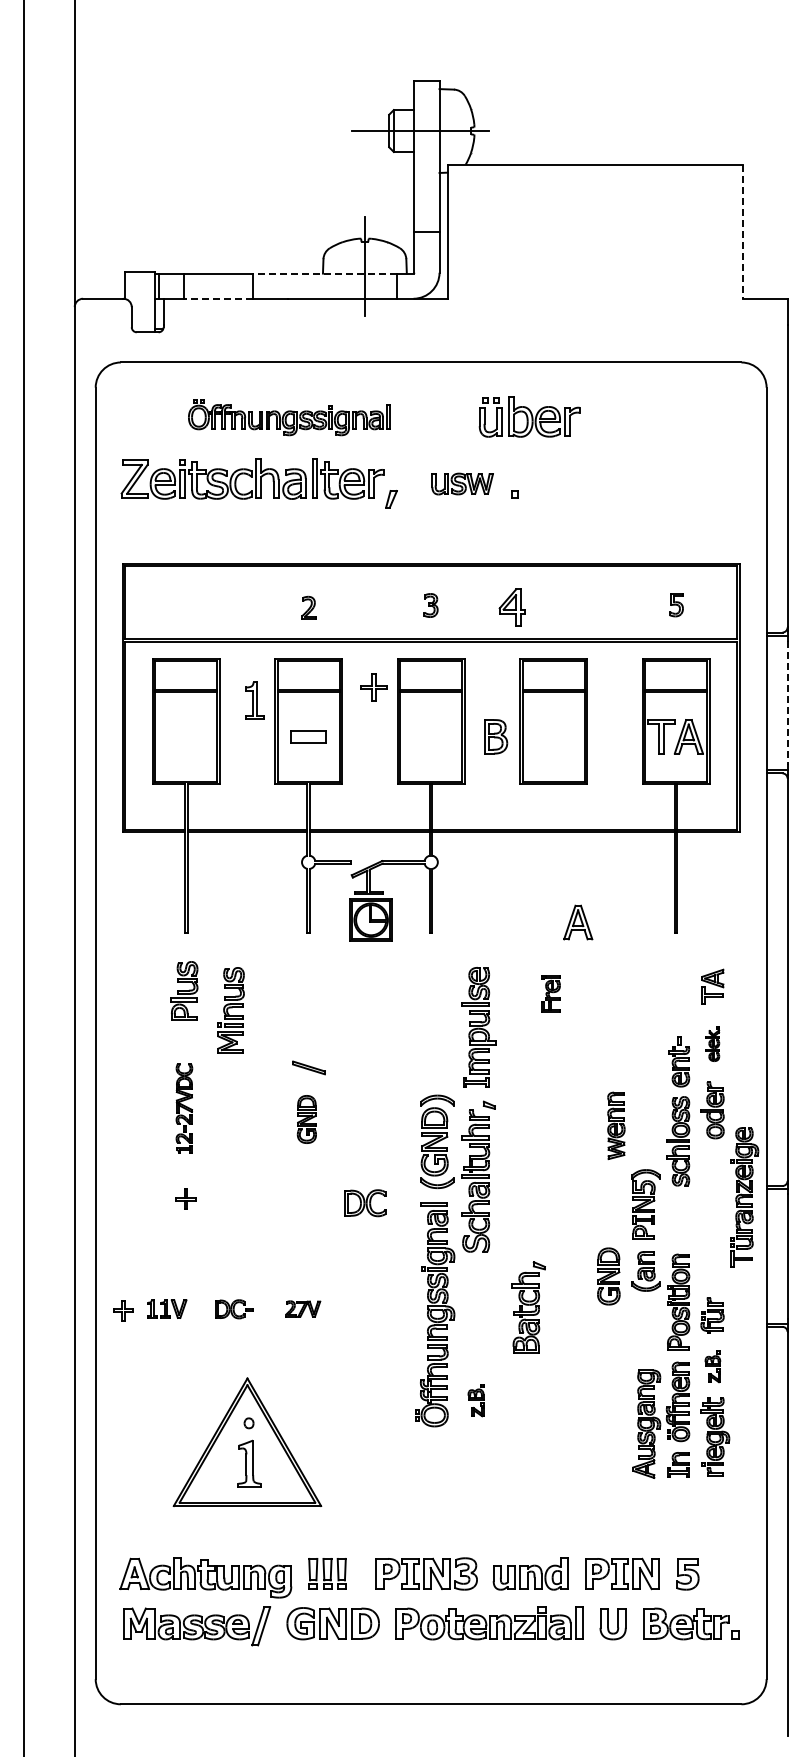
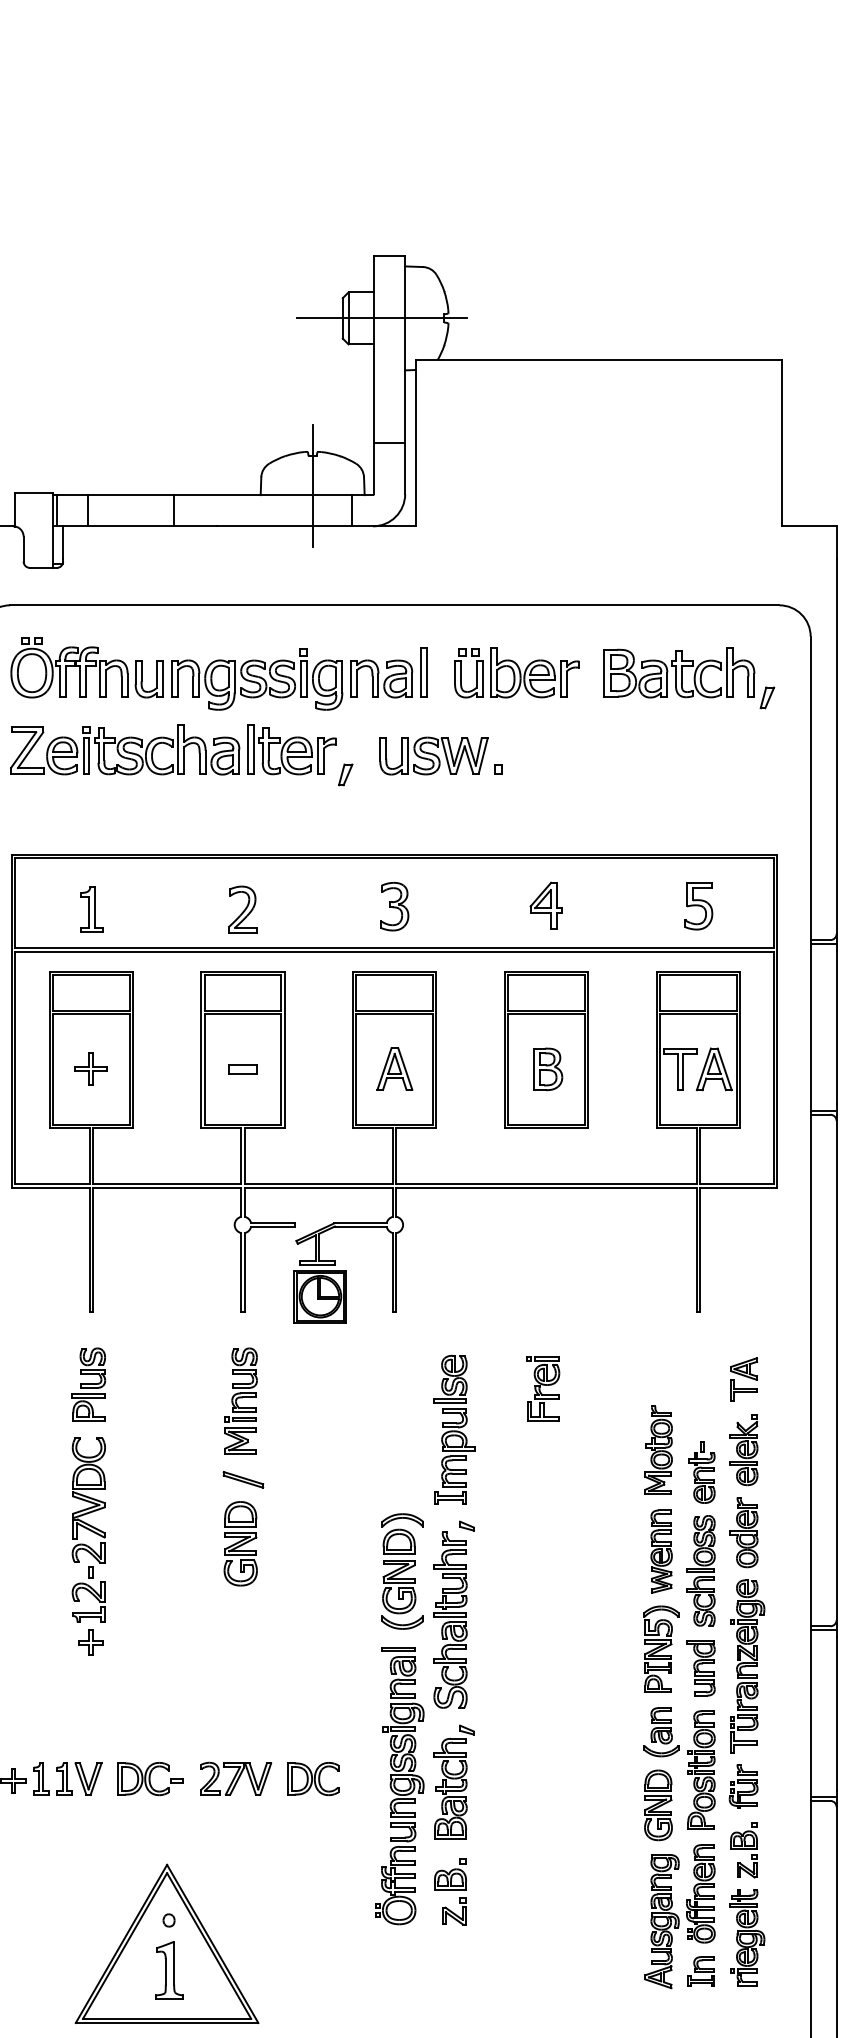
line: (743, 232) -> (782, 444), dashed -> solid
line: (324, 273) -> (262, 495), dashed -> solid
line: (218, 298) -> (131, 526), dashed -> solid
part: (289, 417) -> (219, 673), size x1.67
part: (668, 421) -> (689, 678), added
part: (462, 483) -> (433, 755), size x1.43
part: (676, 604) -> (698, 905), size x1.67
part: (430, 605) -> (393, 906), size x1.67
part: (308, 607) -> (242, 909), size x1.67
part: (511, 607) -> (545, 905), moved
part: (373, 687) -> (90, 1068), moved
part: (254, 700) -> (91, 909), moved
line: (787, 703) -> (836, 1028), dashed -> solid
part: (496, 736) -> (548, 1068), moved
part: (308, 737) -> (242, 1070), size x0.62
part: (578, 922) -> (395, 1068), moved
part: (550, 993) -> (542, 1387), size x1.43
part: (230, 1010) -> (240, 1401), moved
part: (643, 1043) -> (658, 1449), added
part: (712, 1044) -> (743, 1450), size x1.67
part: (184, 1108) -> (89, 1530), size x1.67
part: (306, 1119) -> (240, 1543), size x1.43
part: (616, 1125) -> (661, 1551), moved
part: (744, 1197) -> (747, 1666), moved
part: (365, 1203) -> (313, 1779), moved
part: (678, 1219) -> (701, 1667), added
part: (608, 1276) -> (658, 1805), moved
part: (528, 1307) -> (453, 1781), moved
part: (167, 1308) -> (67, 1778), size x1.43
part: (303, 1308) -> (236, 1778), size x1.67
part: (234, 1309) -> (151, 1779), size x1.43
part: (712, 1366) -> (743, 1850), size x1.43
part: (475, 1400) -> (449, 1892), size x1.67

